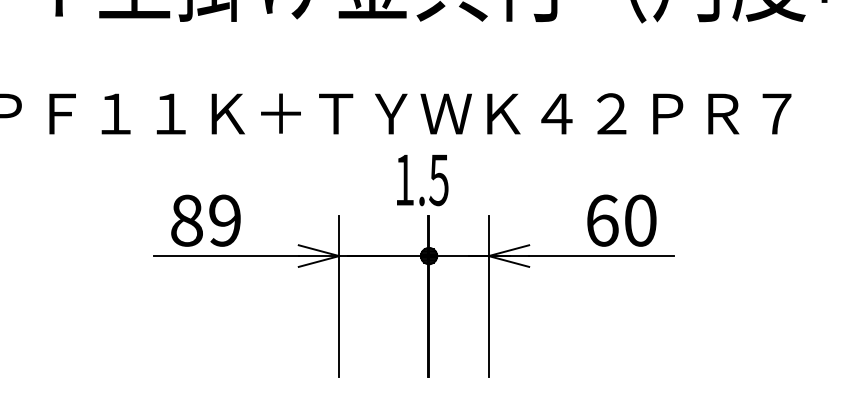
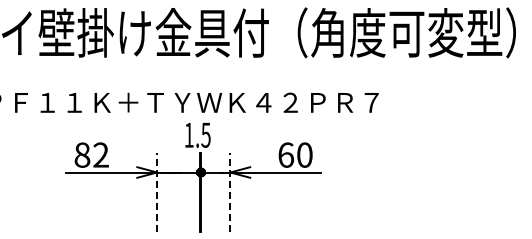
text: (223, 219) -> (100, 154), 89 -> 82
line: (340, 296) -> (157, 192), solid -> dashed
line: (488, 296) -> (230, 192), solid -> dashed

